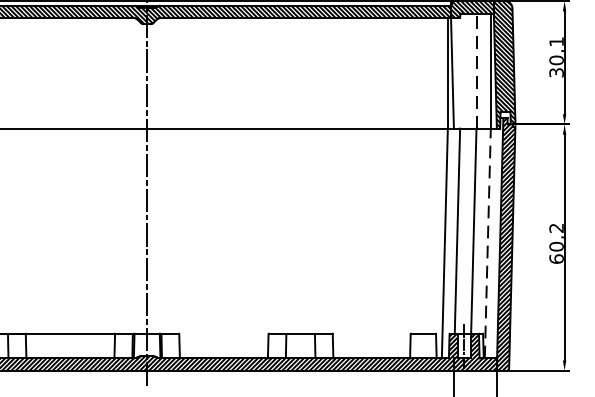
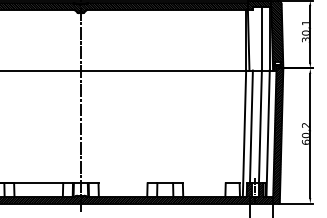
line: (477, 70) -> (262, 38), dashed -> solid
line: (488, 243) -> (268, 133), dashed -> solid

